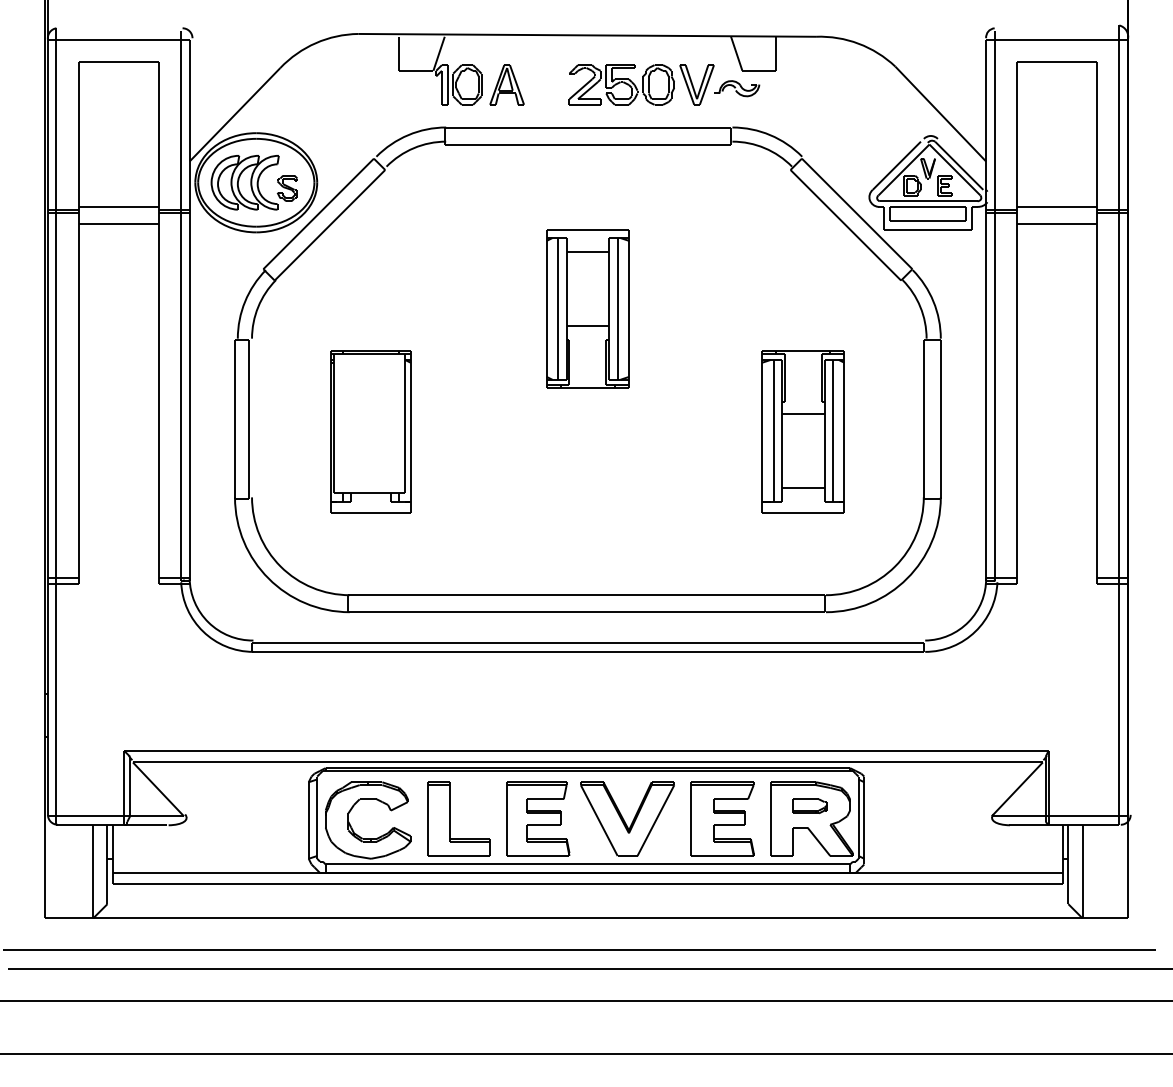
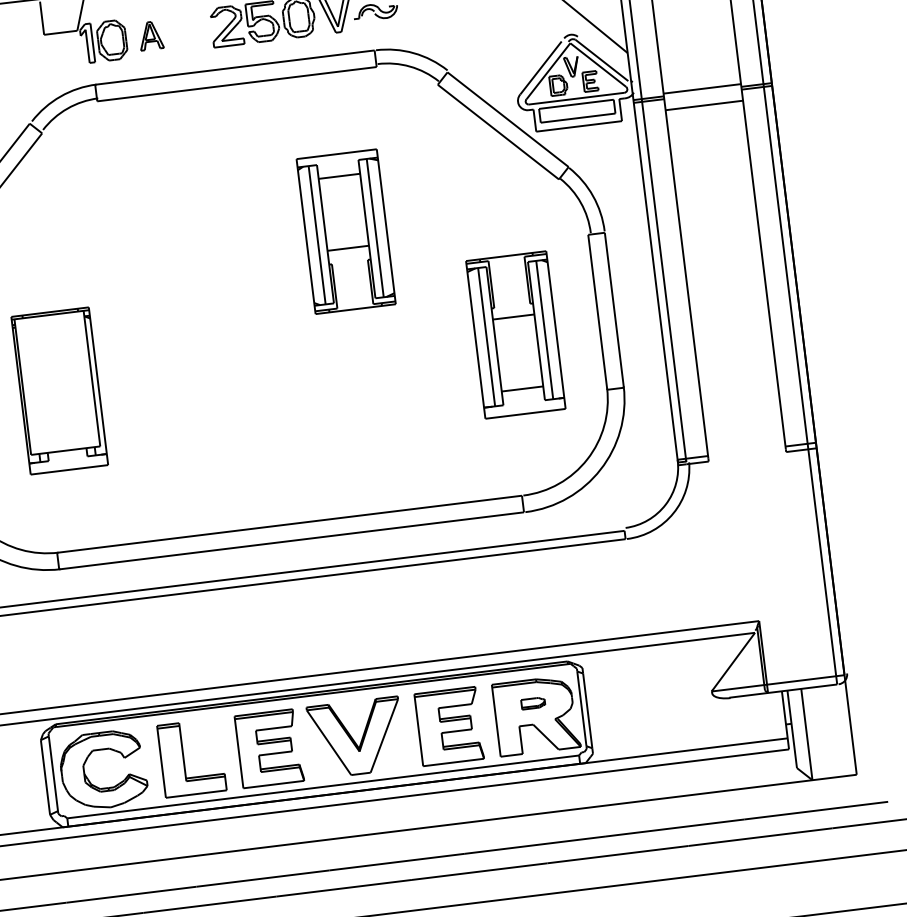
part: (506, 84) -> (150, 35), size x0.7
part: (587, 308) -> (345, 231), moved
part: (802, 431) -> (514, 334), moved
part: (809, 805) -> (532, 702), size x0.7

